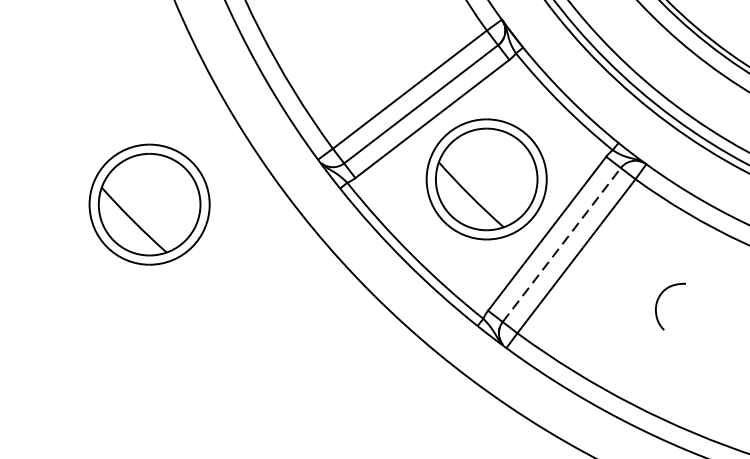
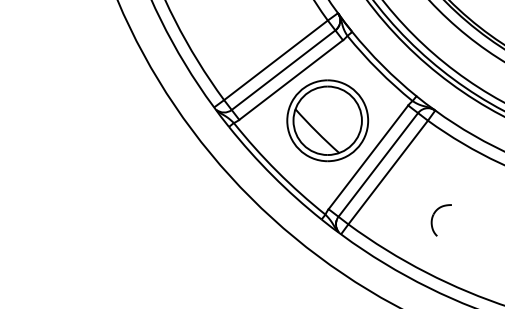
part: (149, 204) -> (100, 137), removed
line: (562, 244) -> (378, 164), dashed -> solid
part: (658, 303) -> (433, 218), moved

